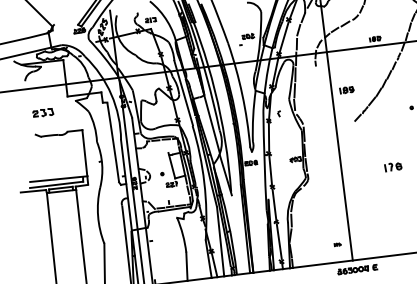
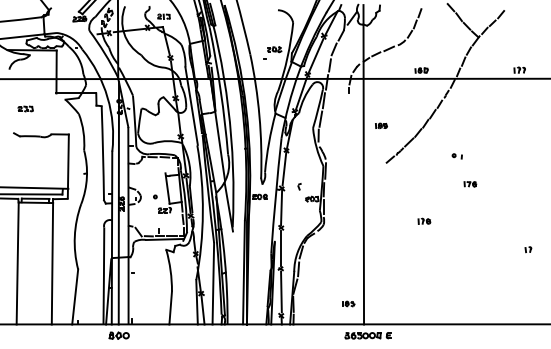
part: (346, 89) -> (381, 125), size x0.71
part: (42, 112) -> (25, 108), size x0.62
part: (279, 113) -> (299, 186), moved
part: (393, 166) -> (424, 220), size x0.62
part: (337, 244) -> (348, 303), size x1.67

